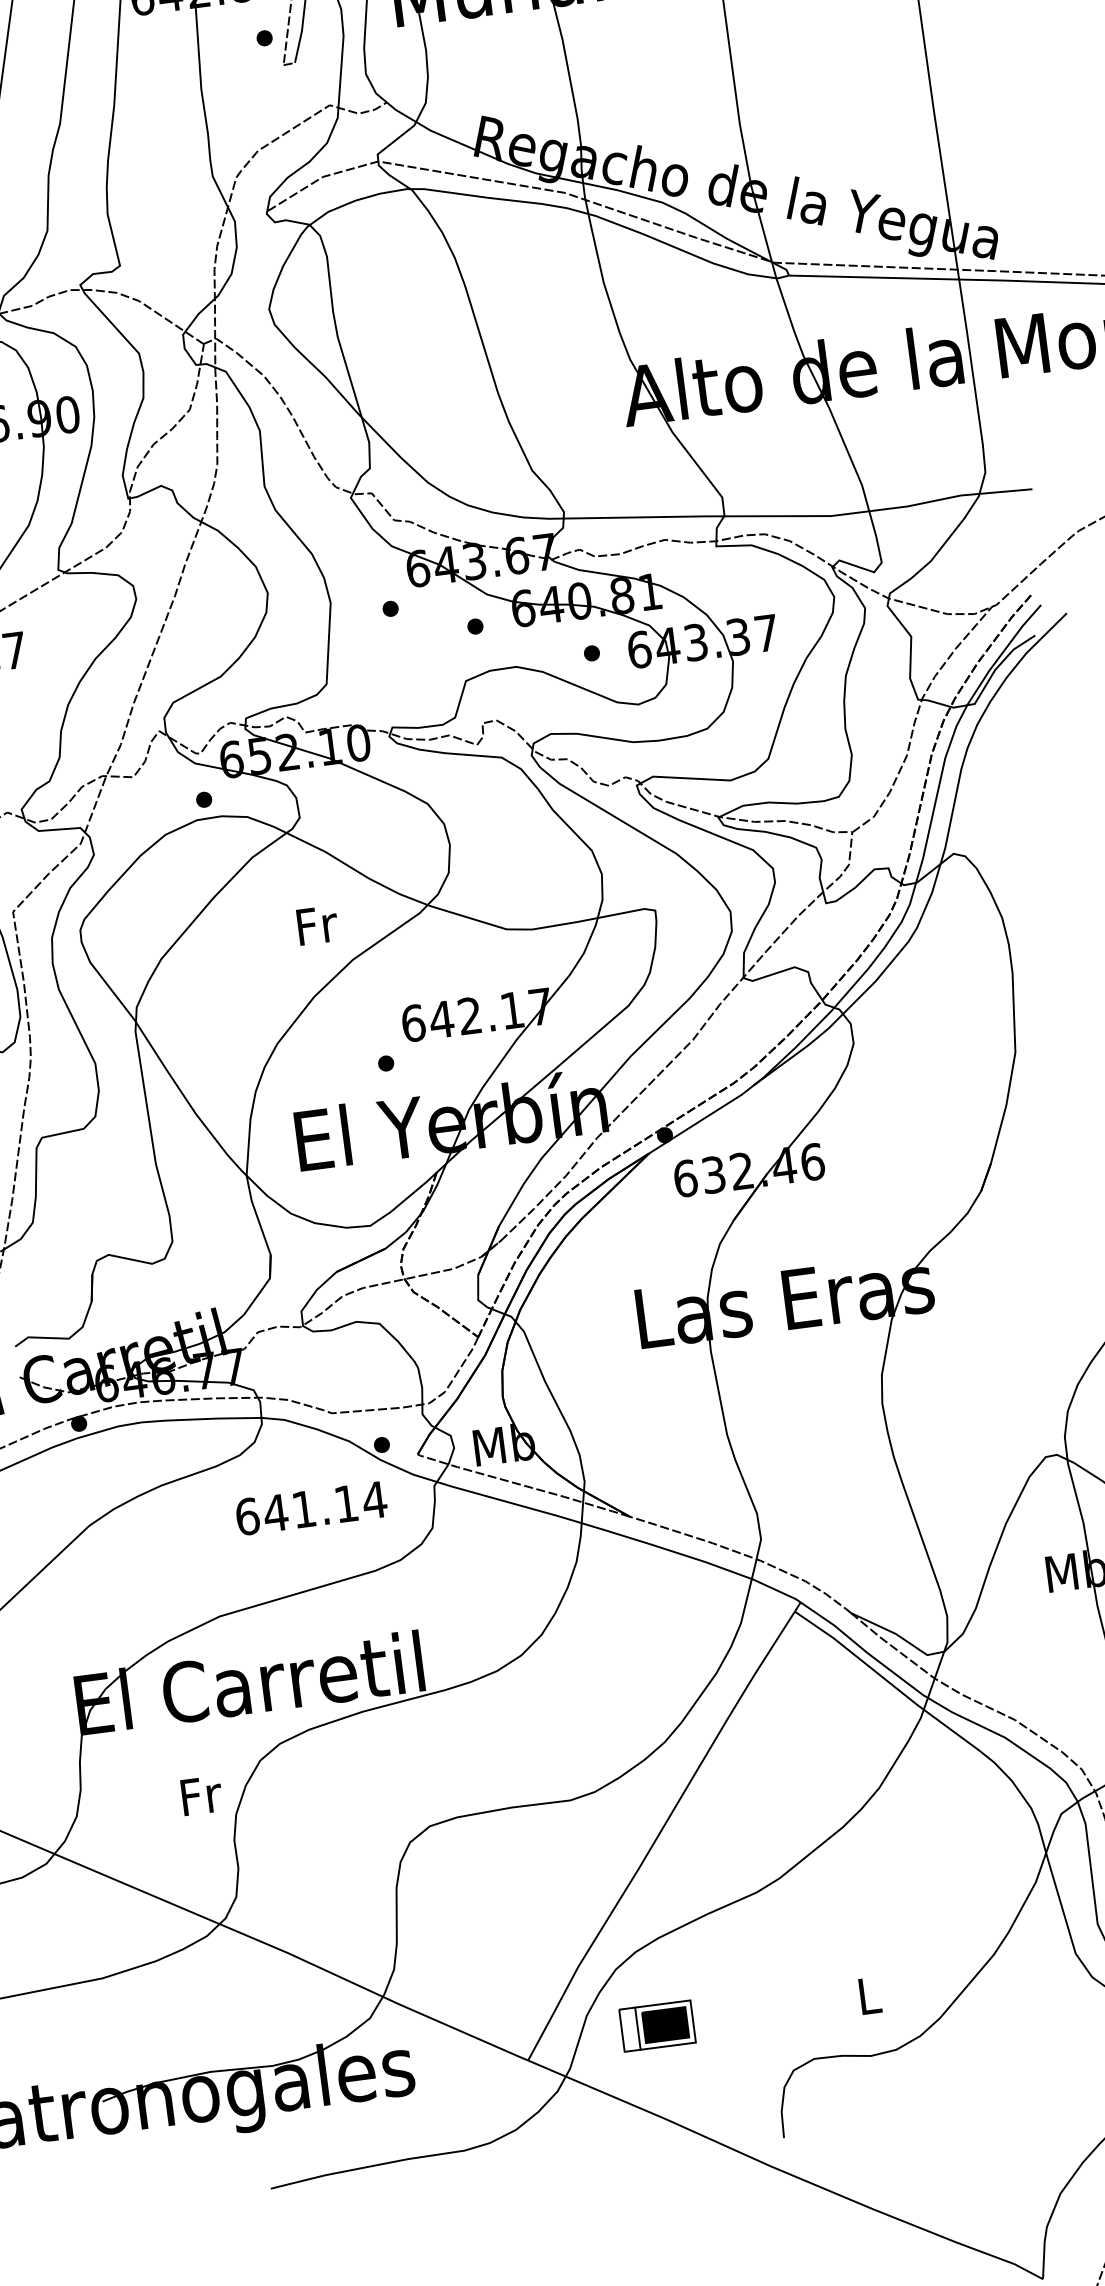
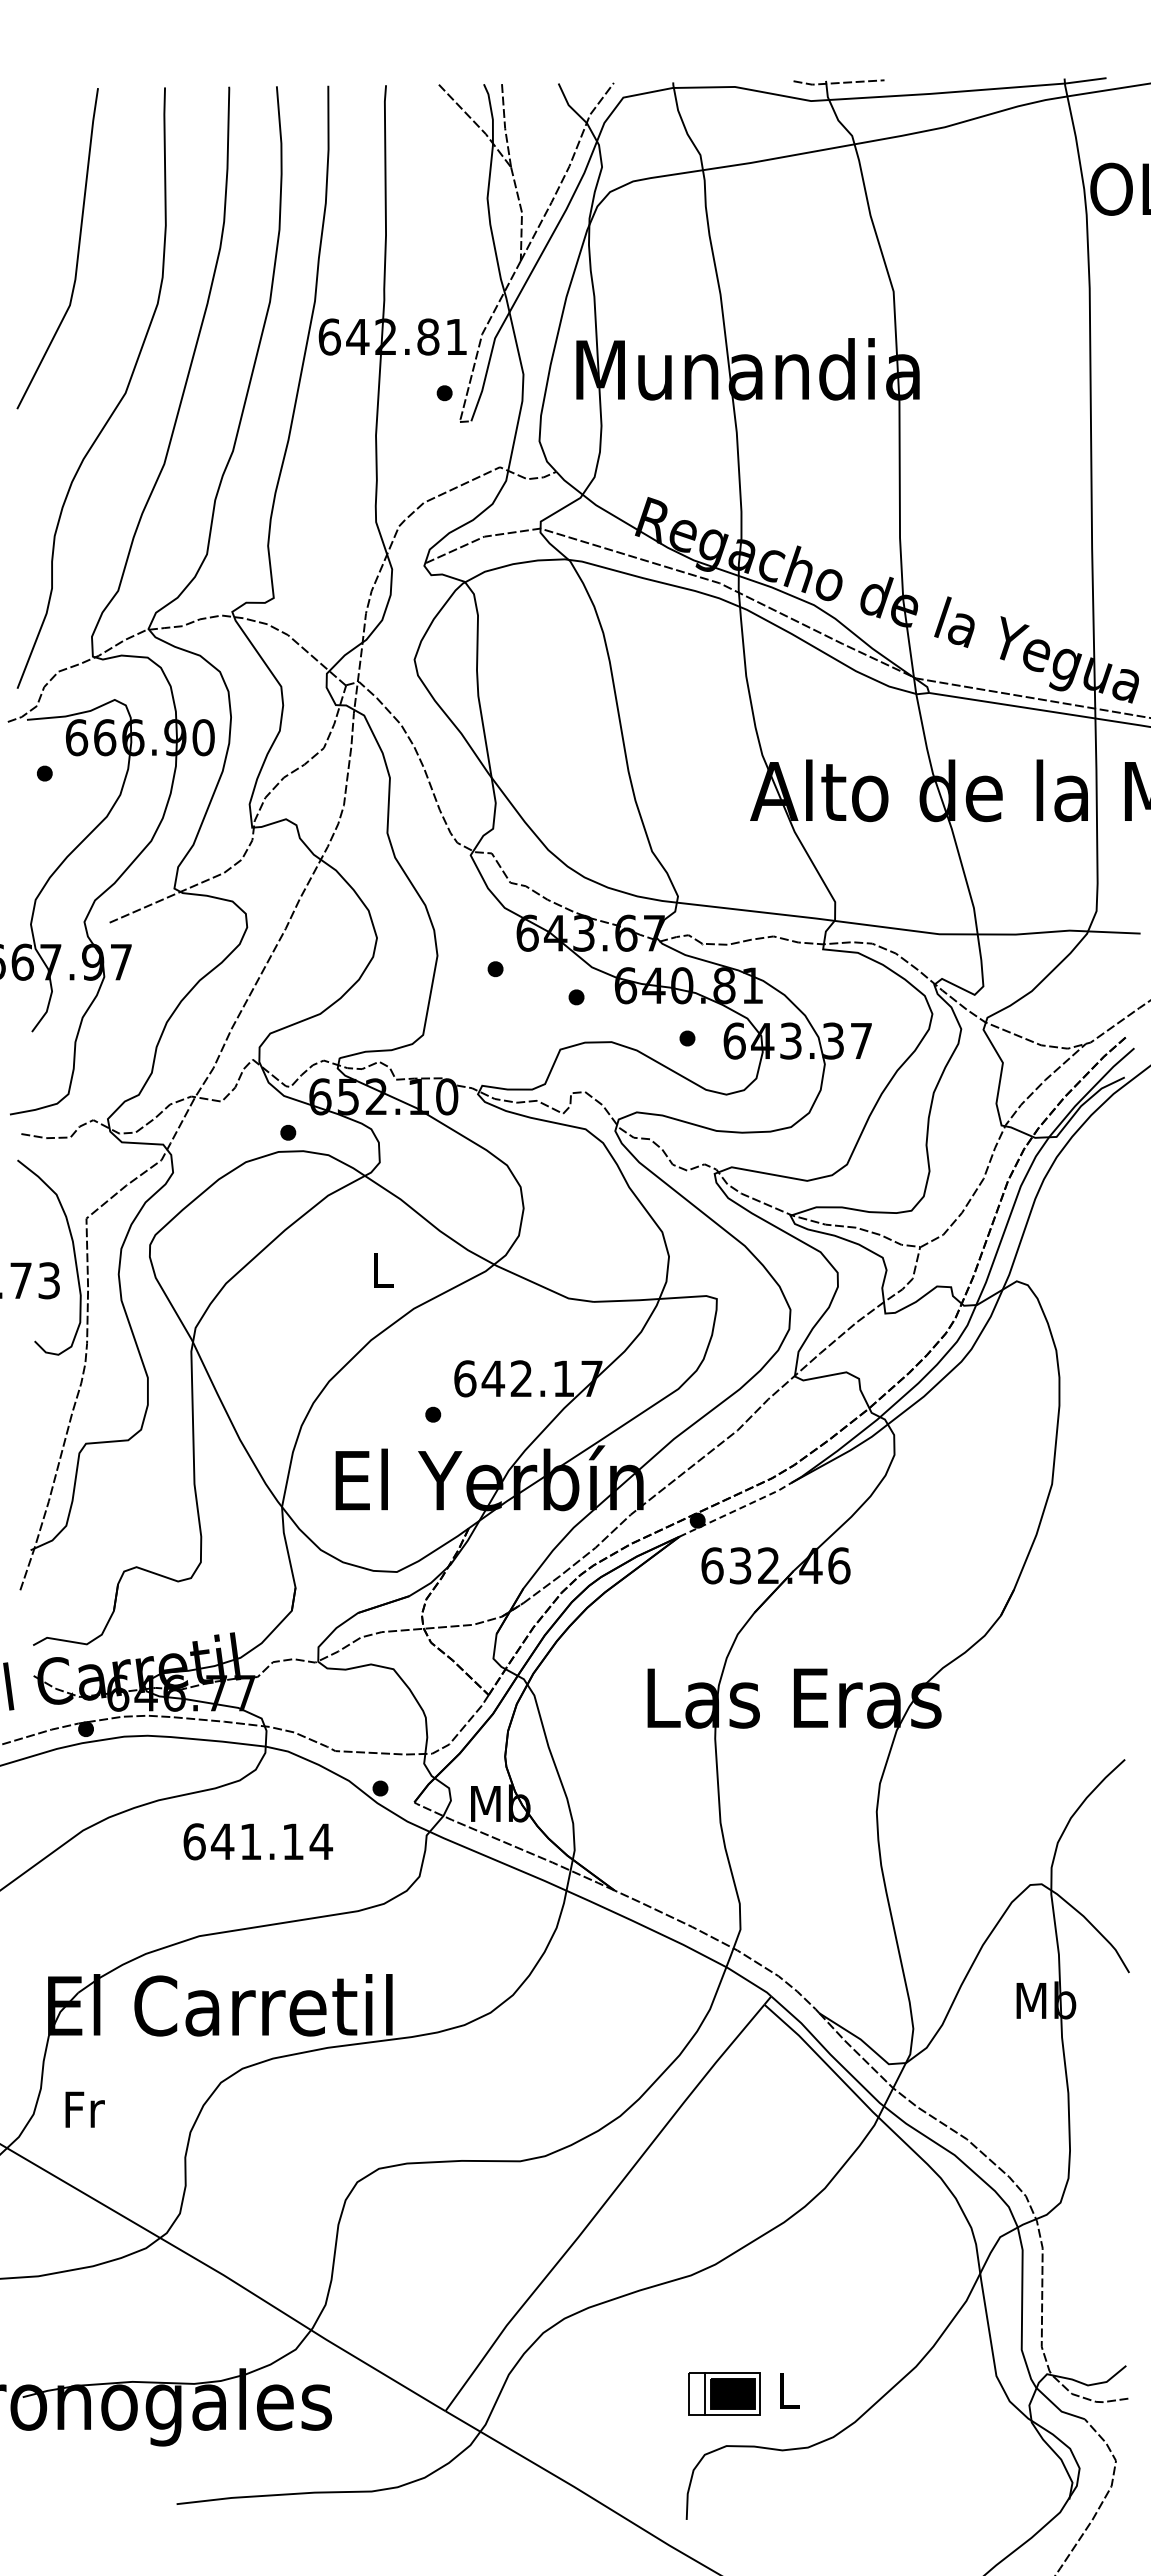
text: (317, 925) -> (383, 1270), Fr -> L
line: (702, 1120) -> (736, 1510), solid -> dashed
text: (310, 1508) -> (257, 1841), moved
text: (201, 1795) -> (84, 2109), moved
part: (657, 2025) -> (724, 2393), moved

